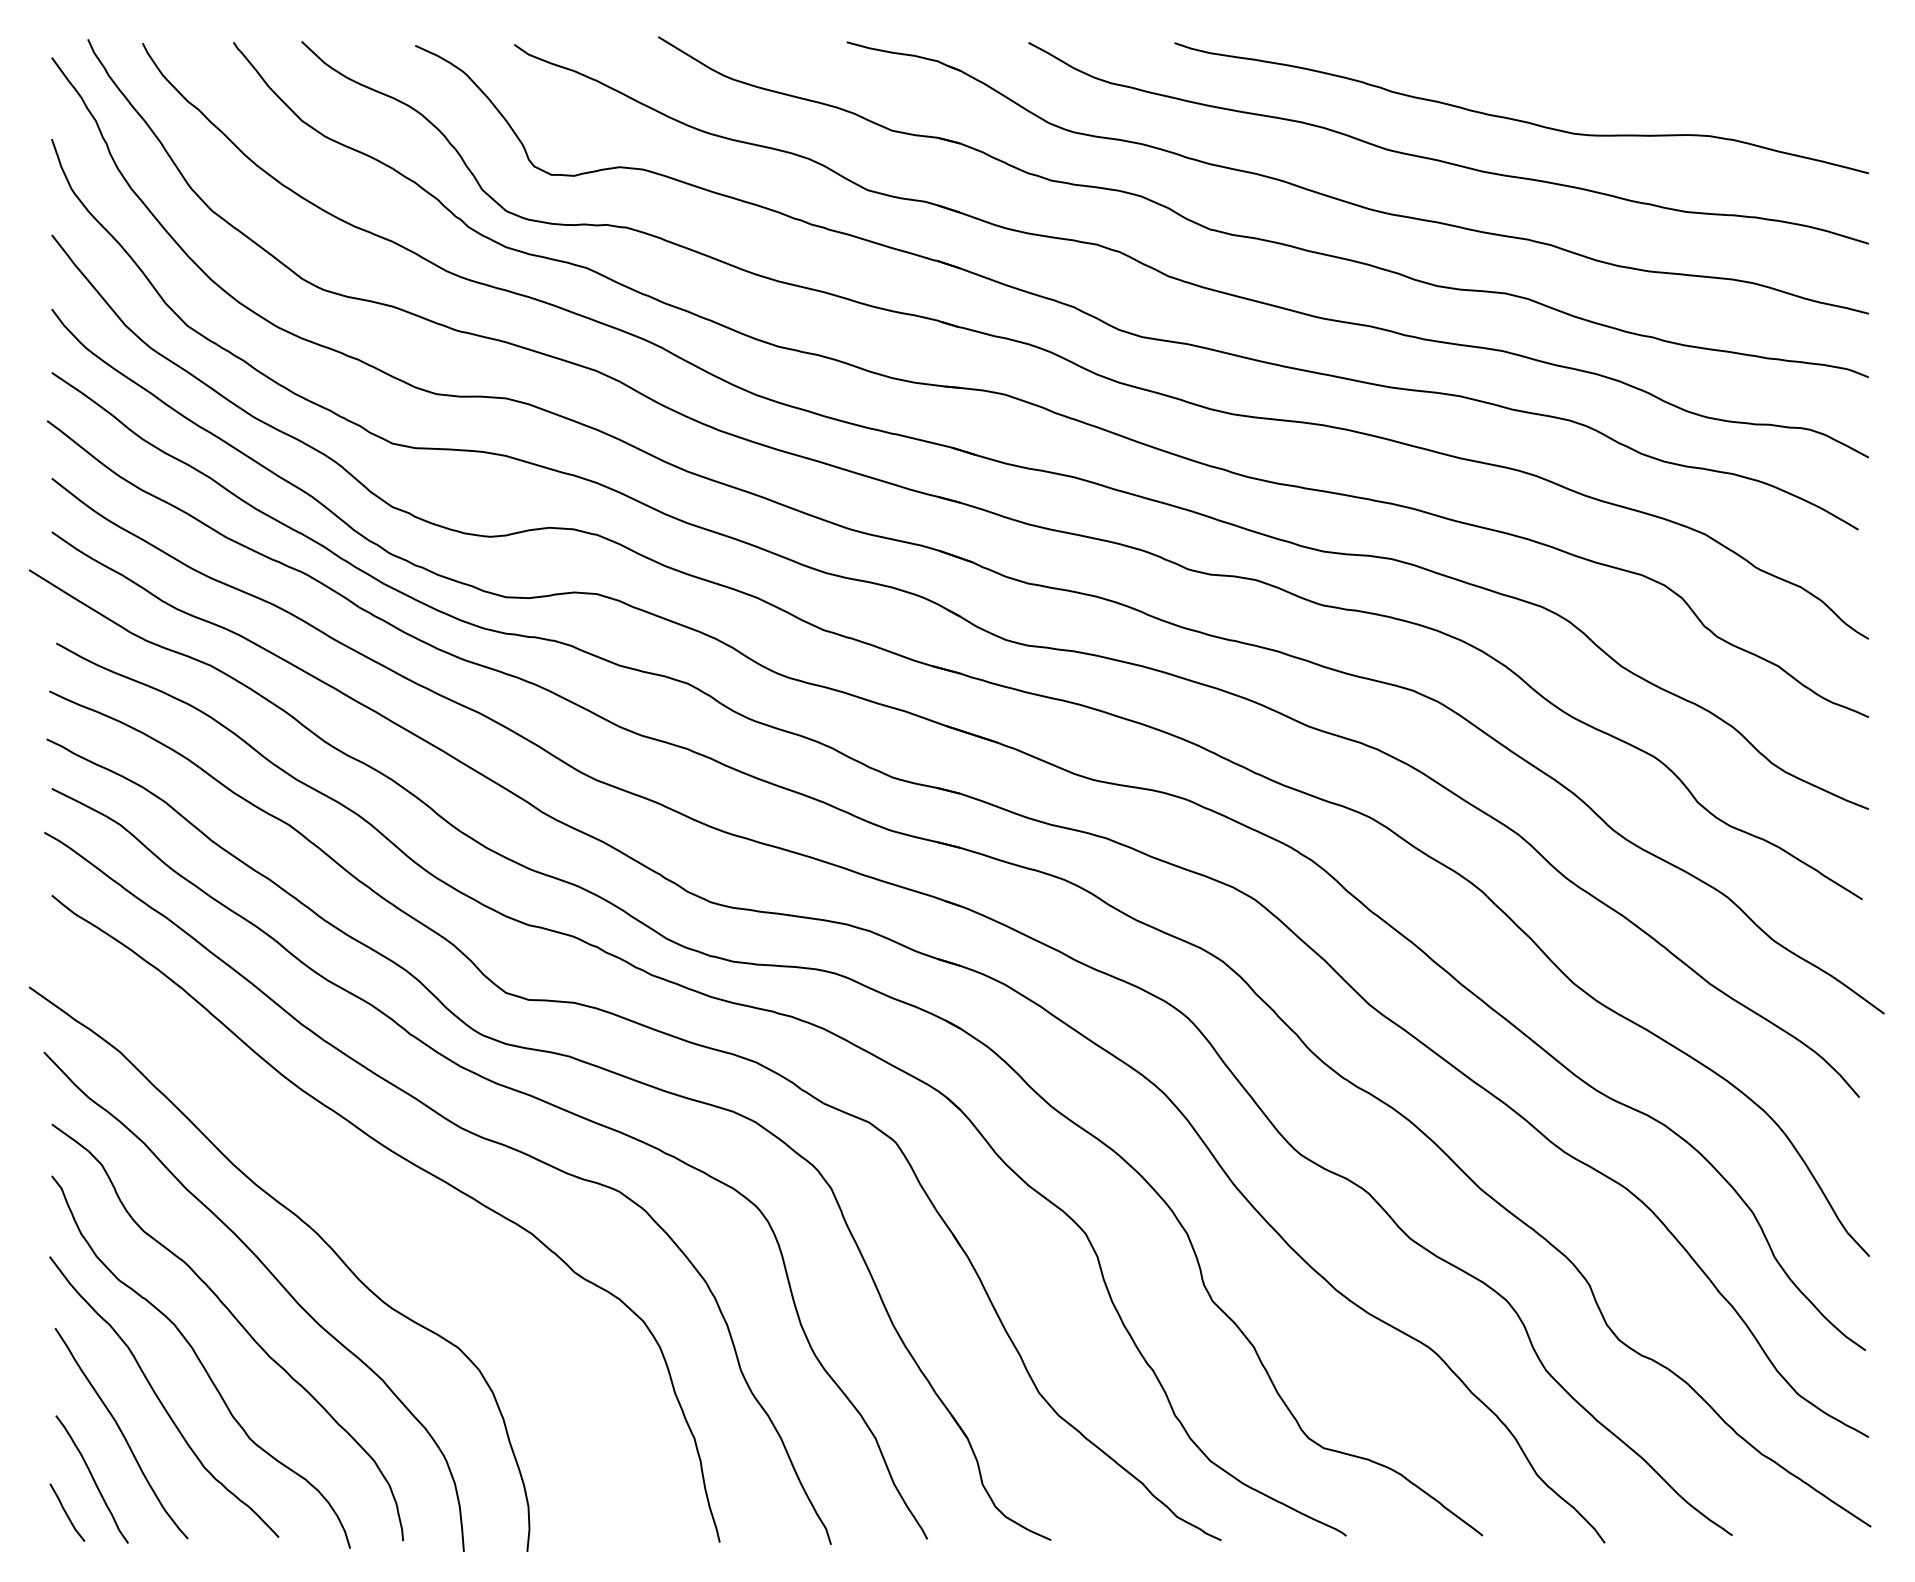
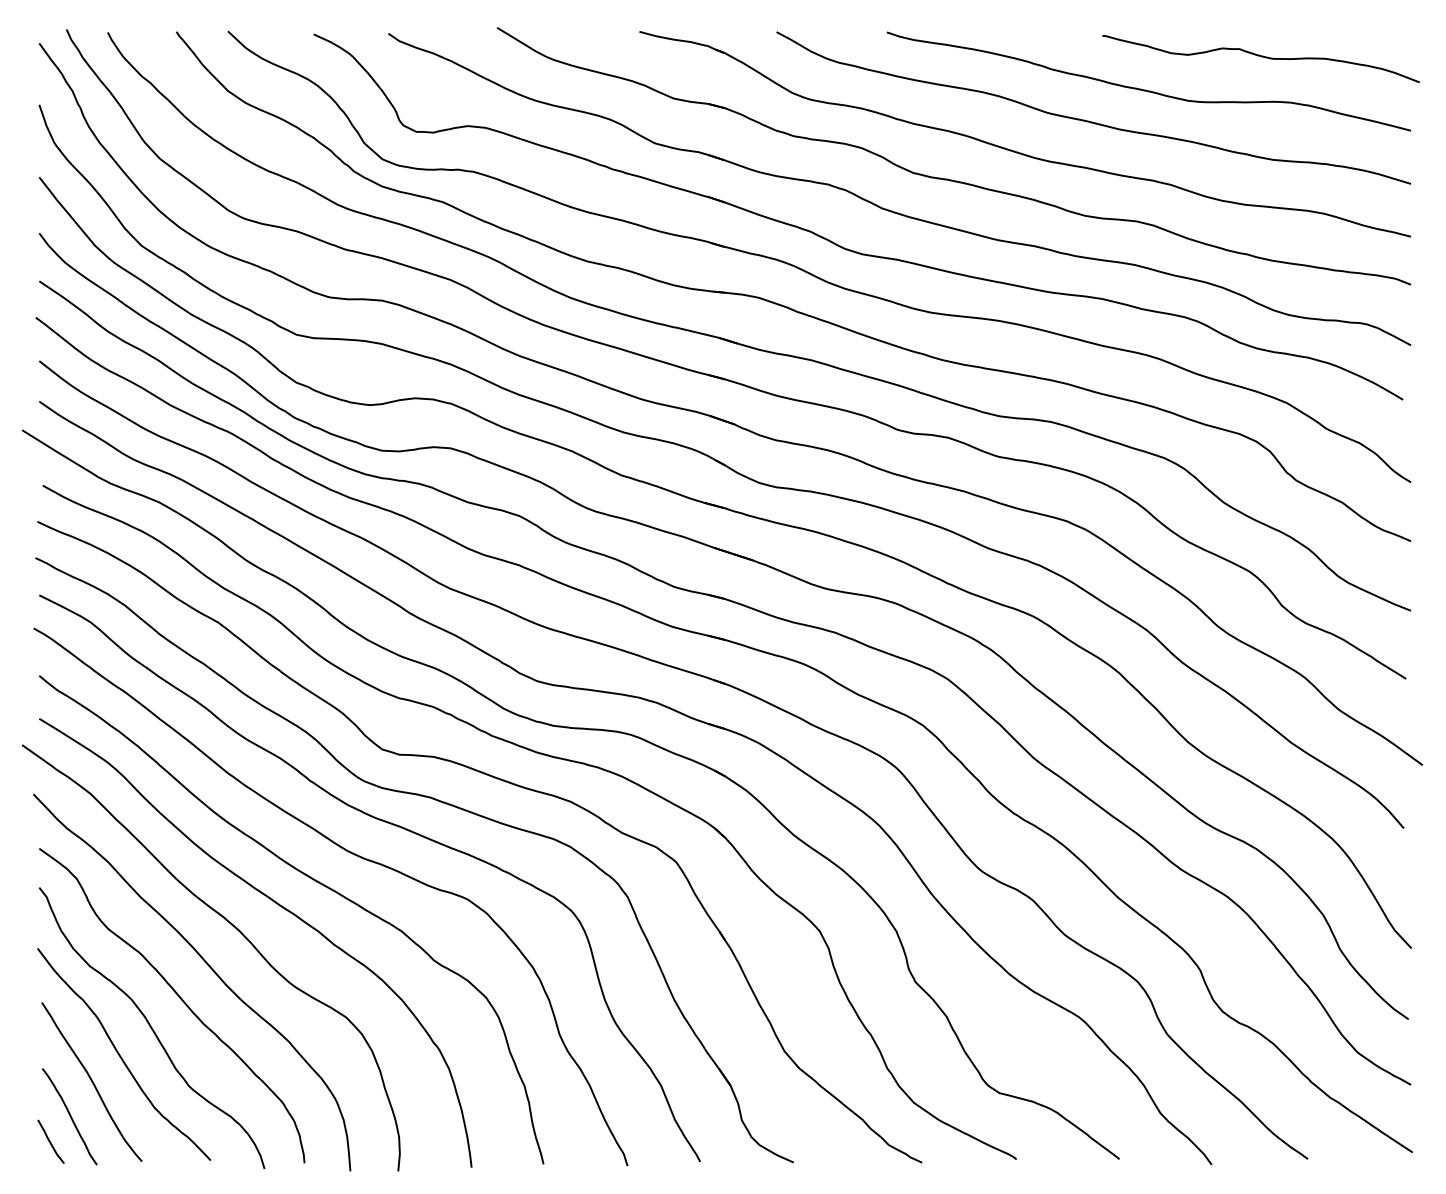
curve: (1670, 75) -> (1261, 56), added
curve: (371, 1201) -> (280, 906), added

